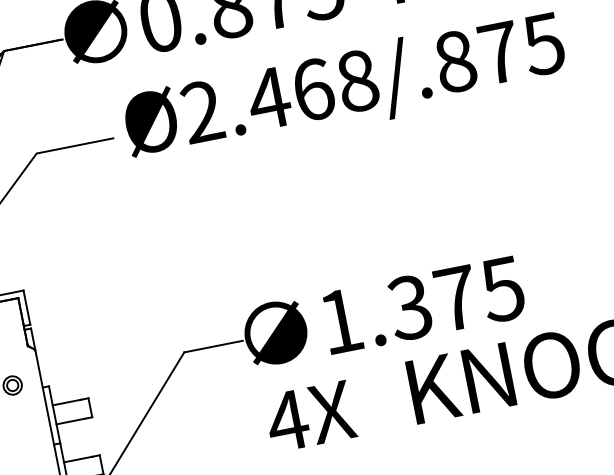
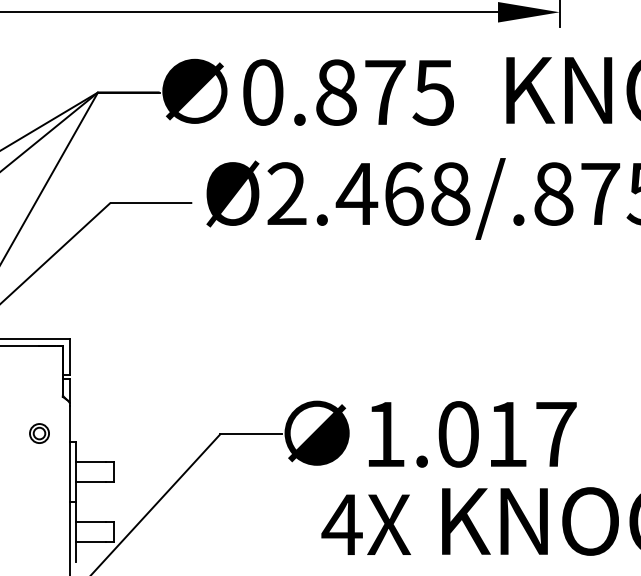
text: (455, 298) -> (506, 434), 1.375 -> 1.017
text: (309, 416) -> (365, 524), moved

